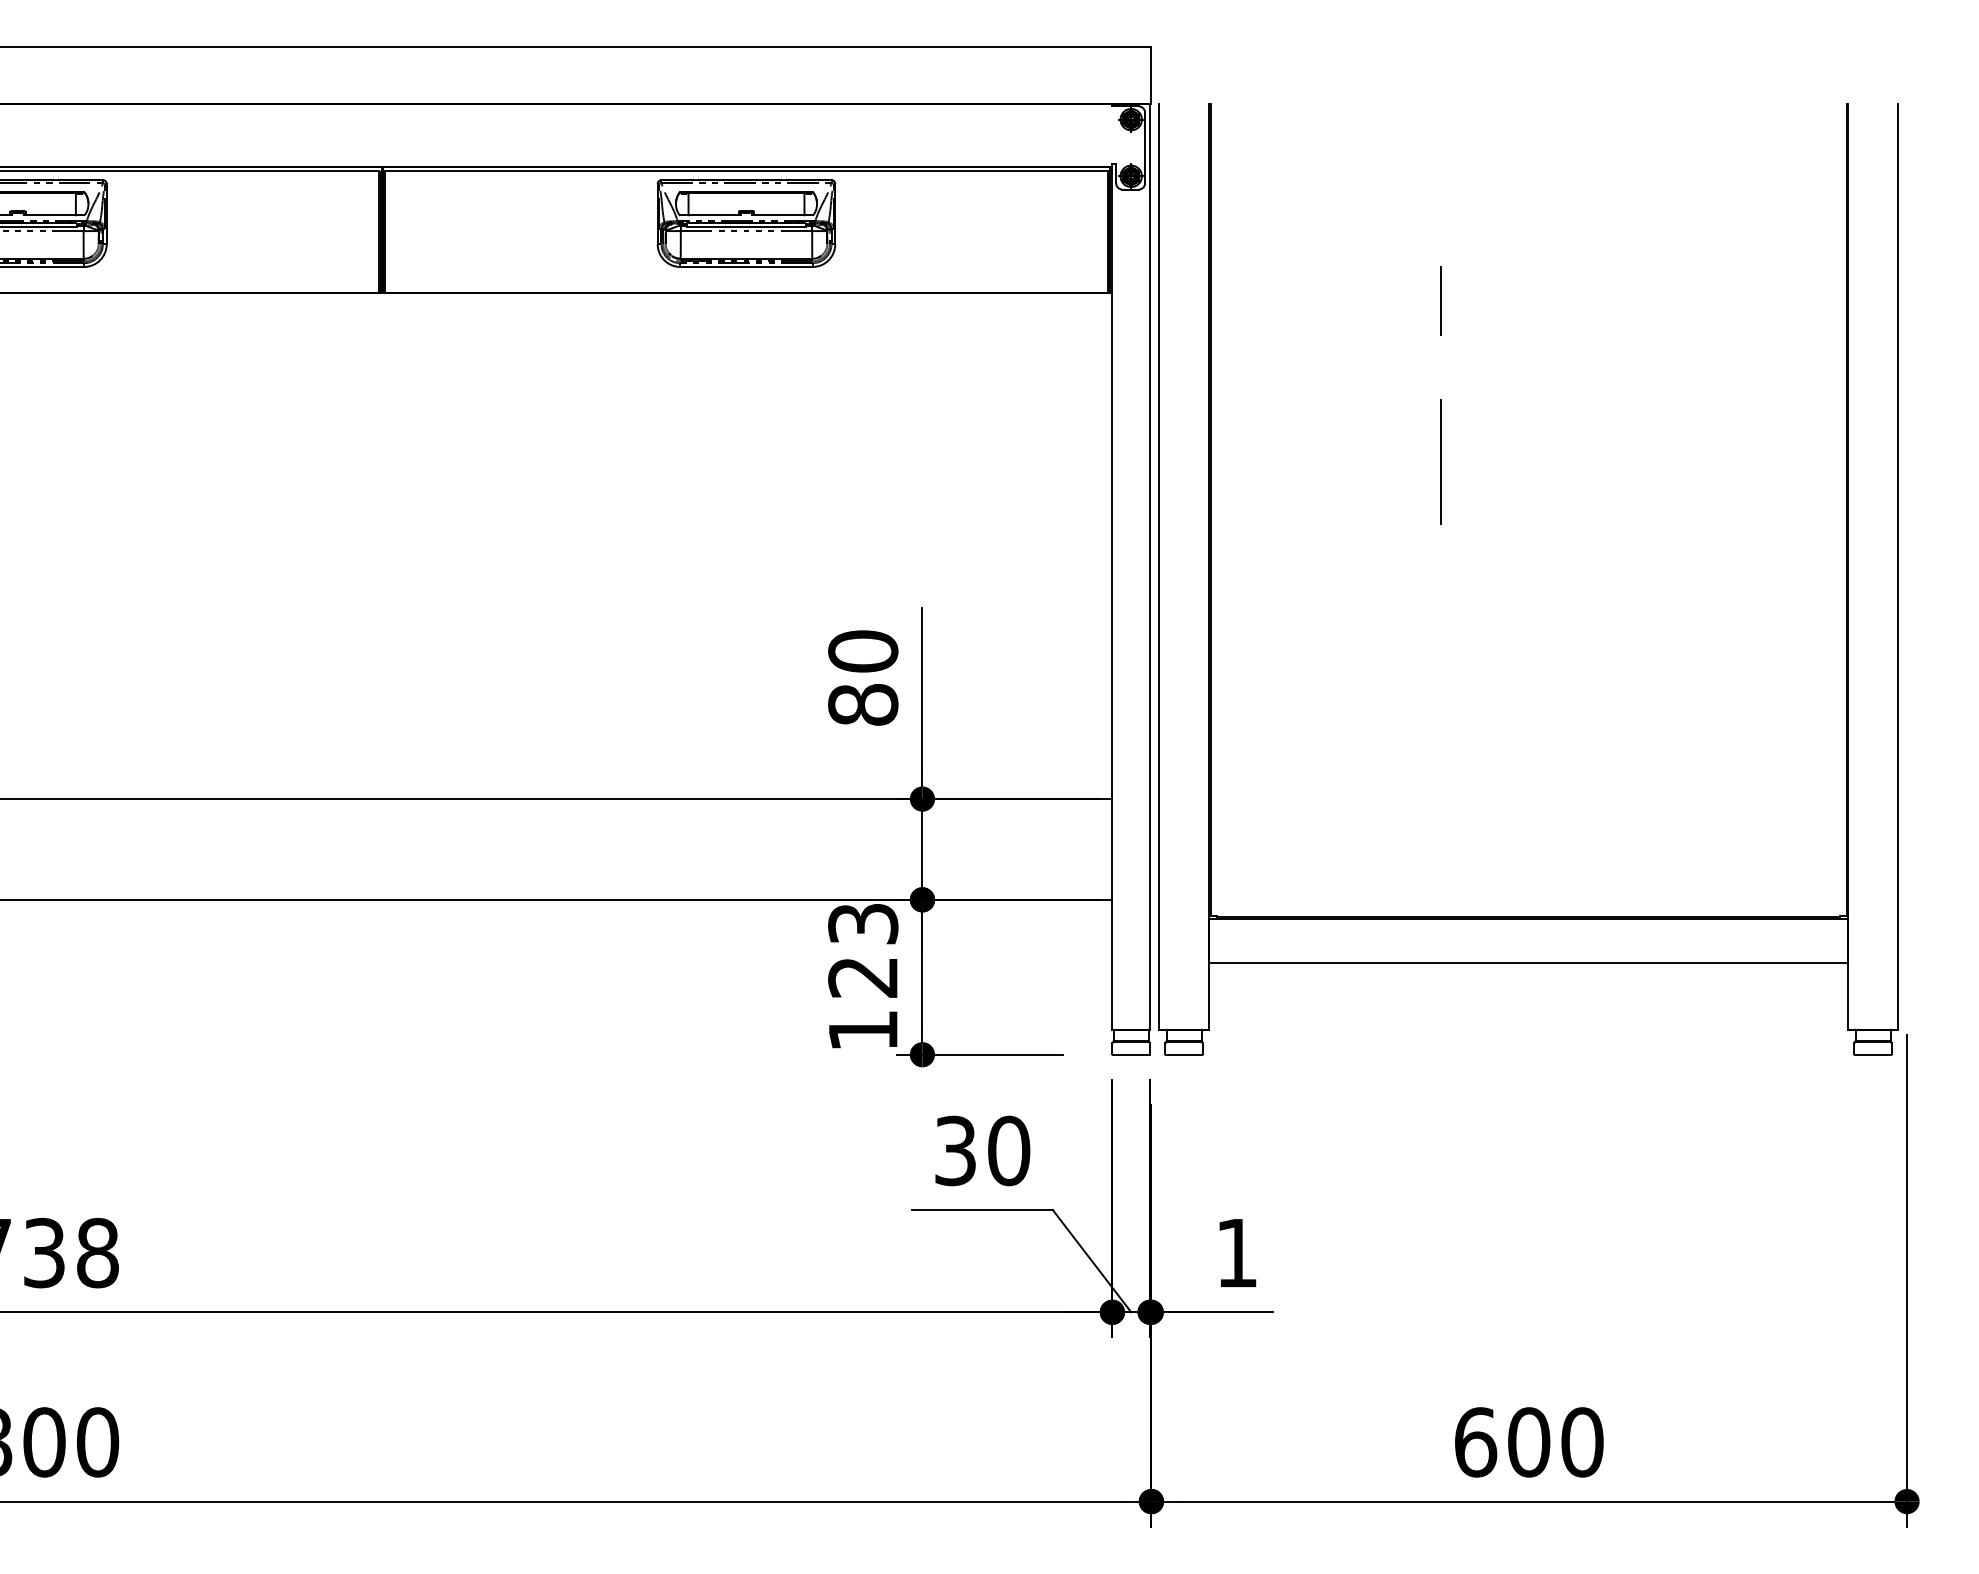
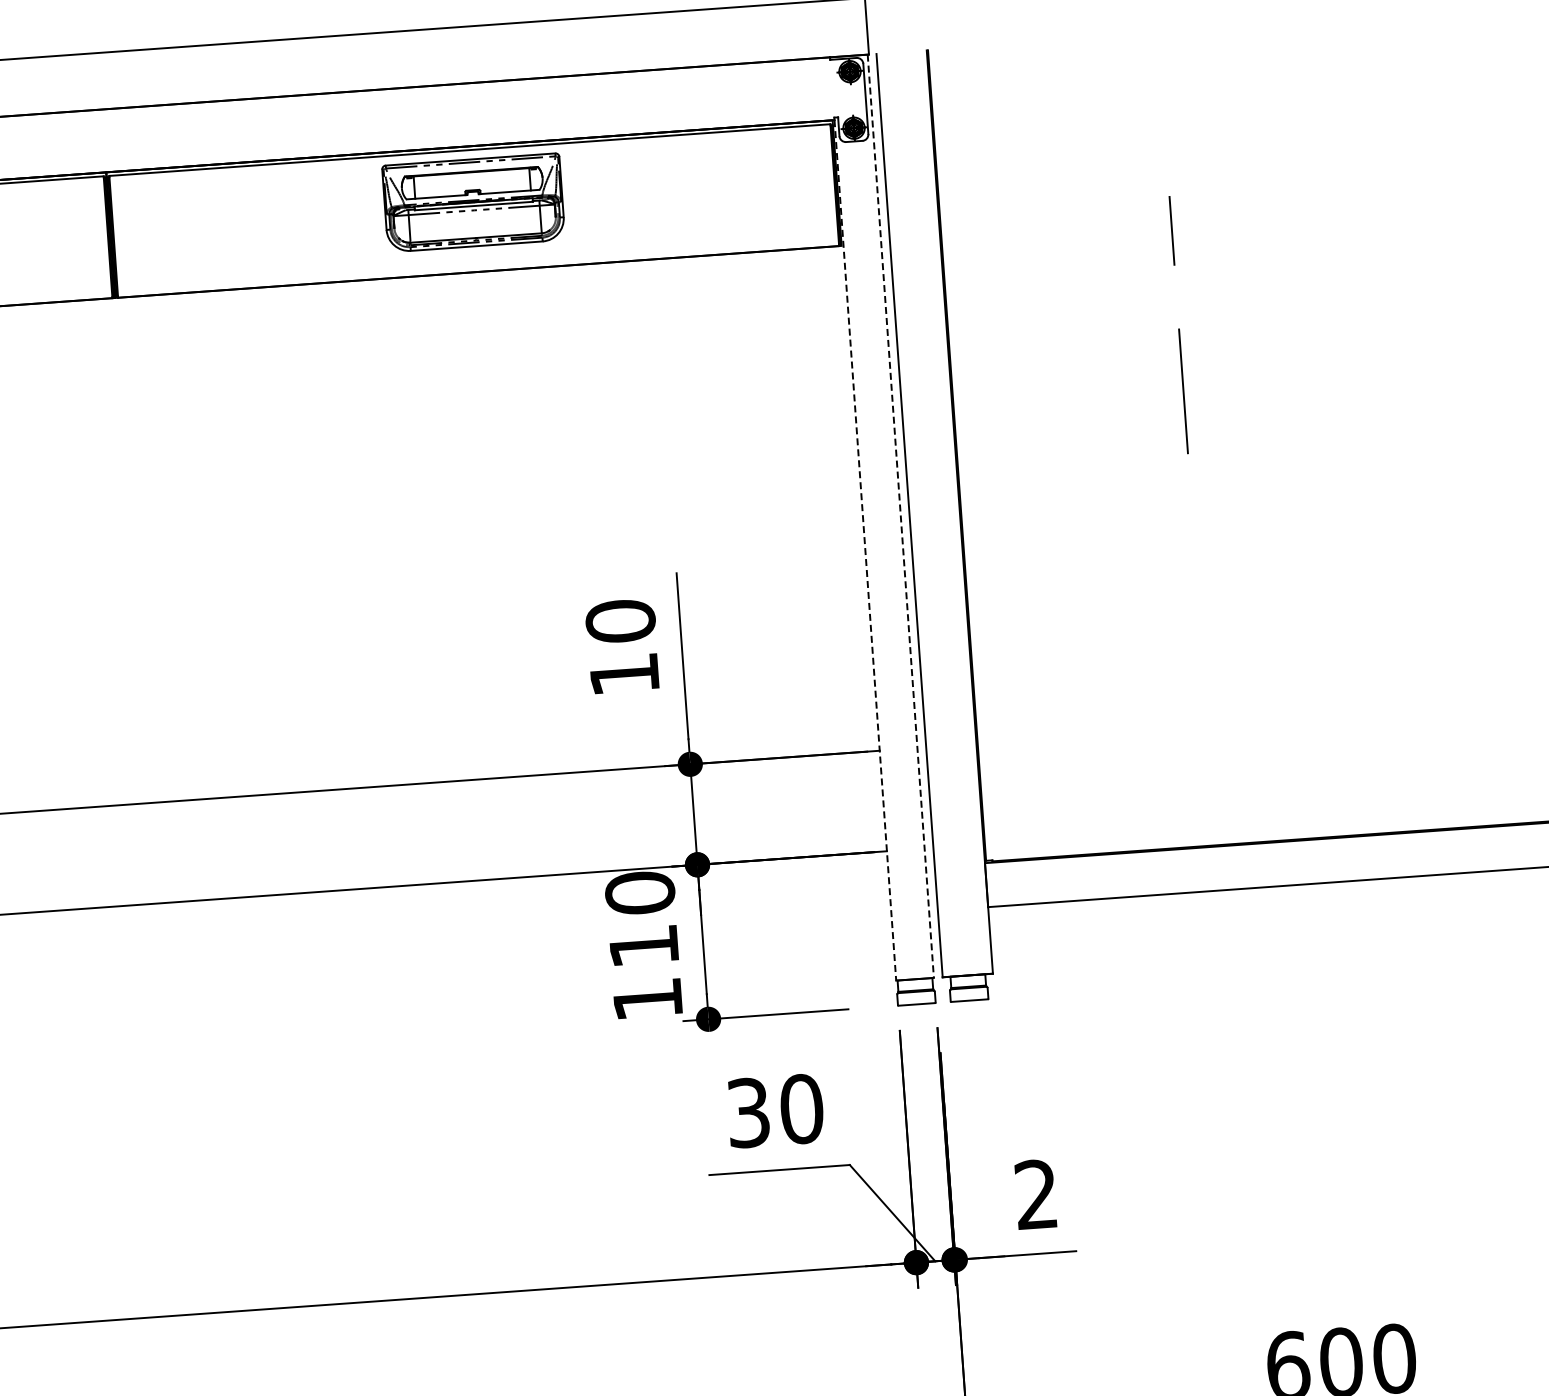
line: (1150, 566) -> (901, 516), solid -> dashed
line: (1112, 598) -> (865, 550), solid -> dashed
text: (863, 704) -> (624, 674), 80 -> 10
text: (863, 949) -> (642, 918), 123 -> 110
text: (1236, 1252) -> (1035, 1194), 1 -> 2

